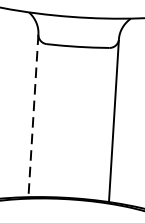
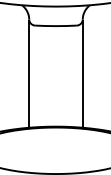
line: (33, 117) -> (29, 74), dashed -> solid

